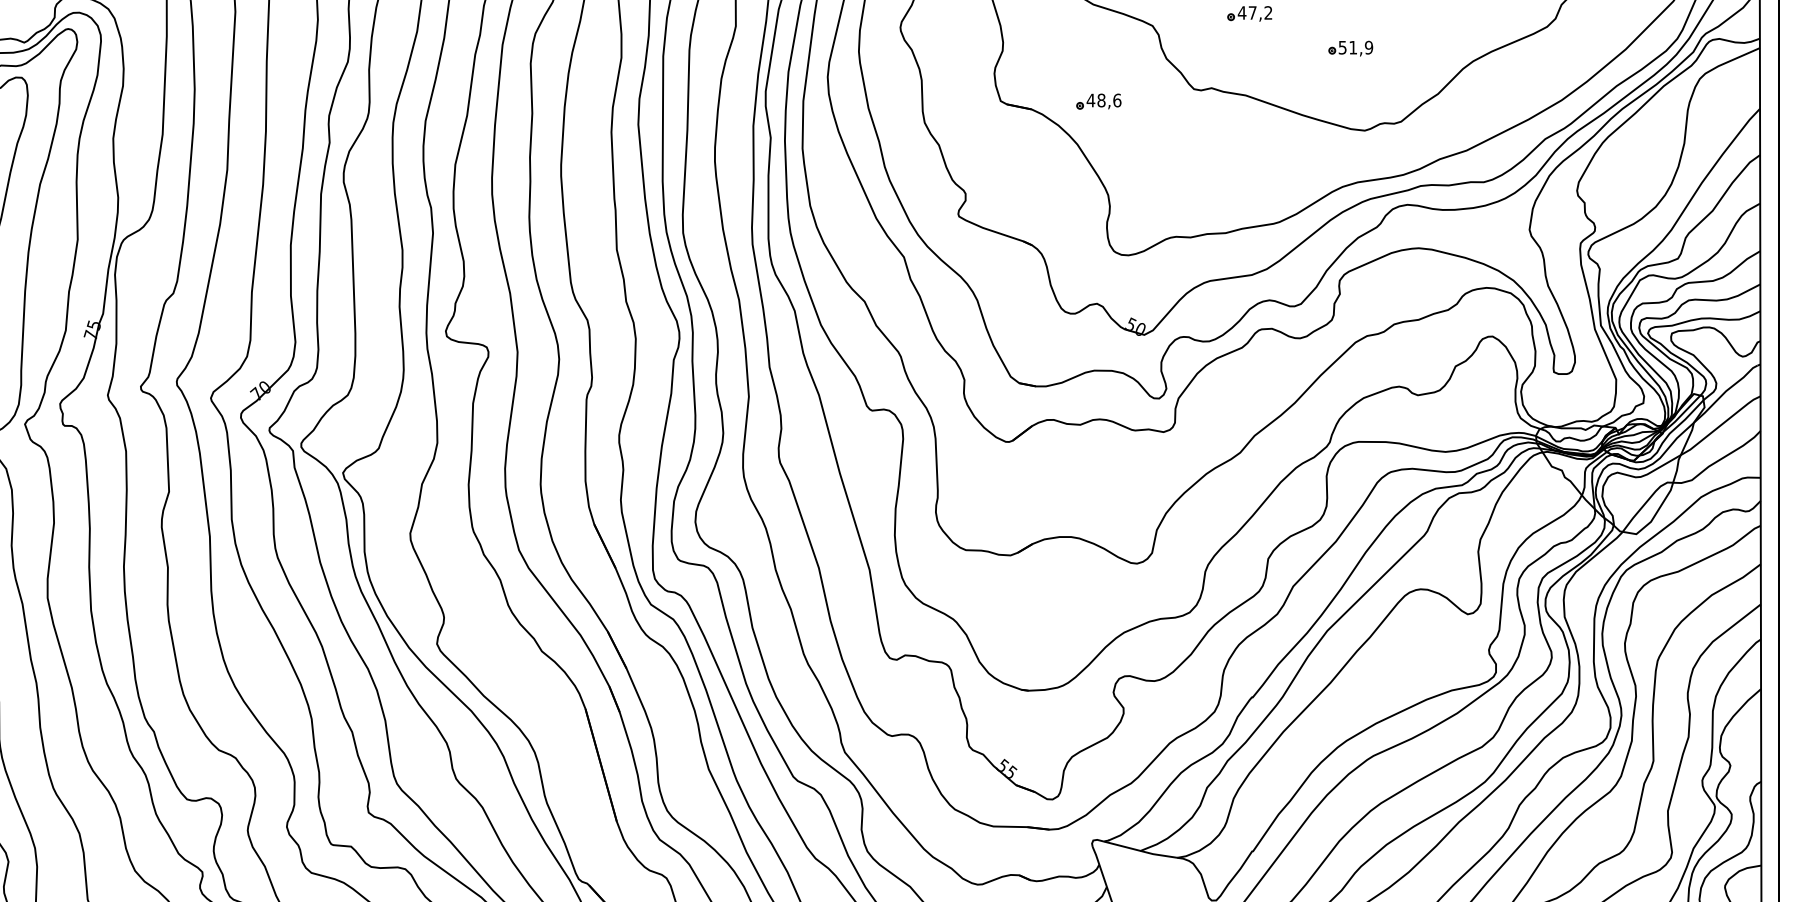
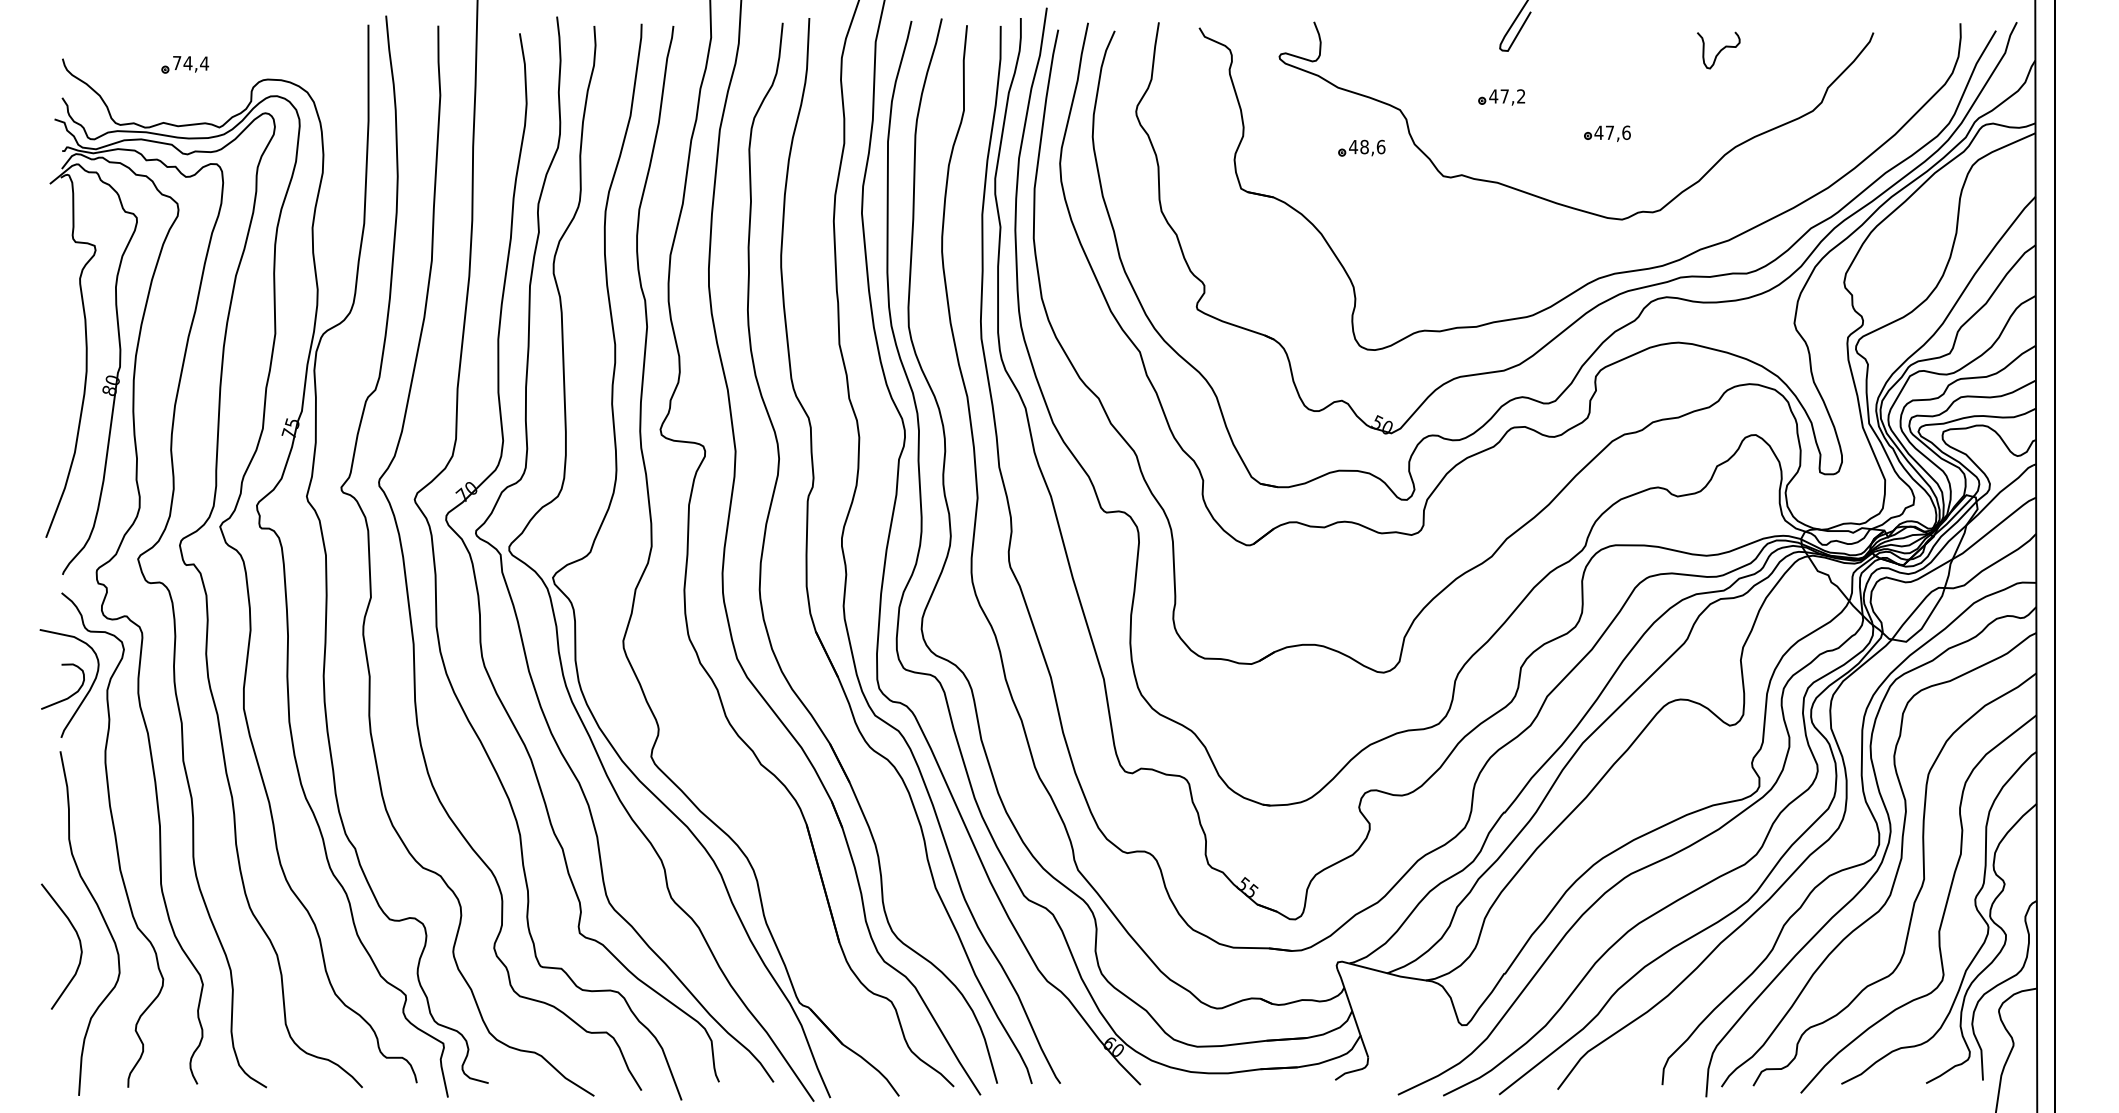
text: (1355, 47) -> (1612, 132), 51,9 -> 47,6
part: (1098, 100) -> (1361, 147), moved

